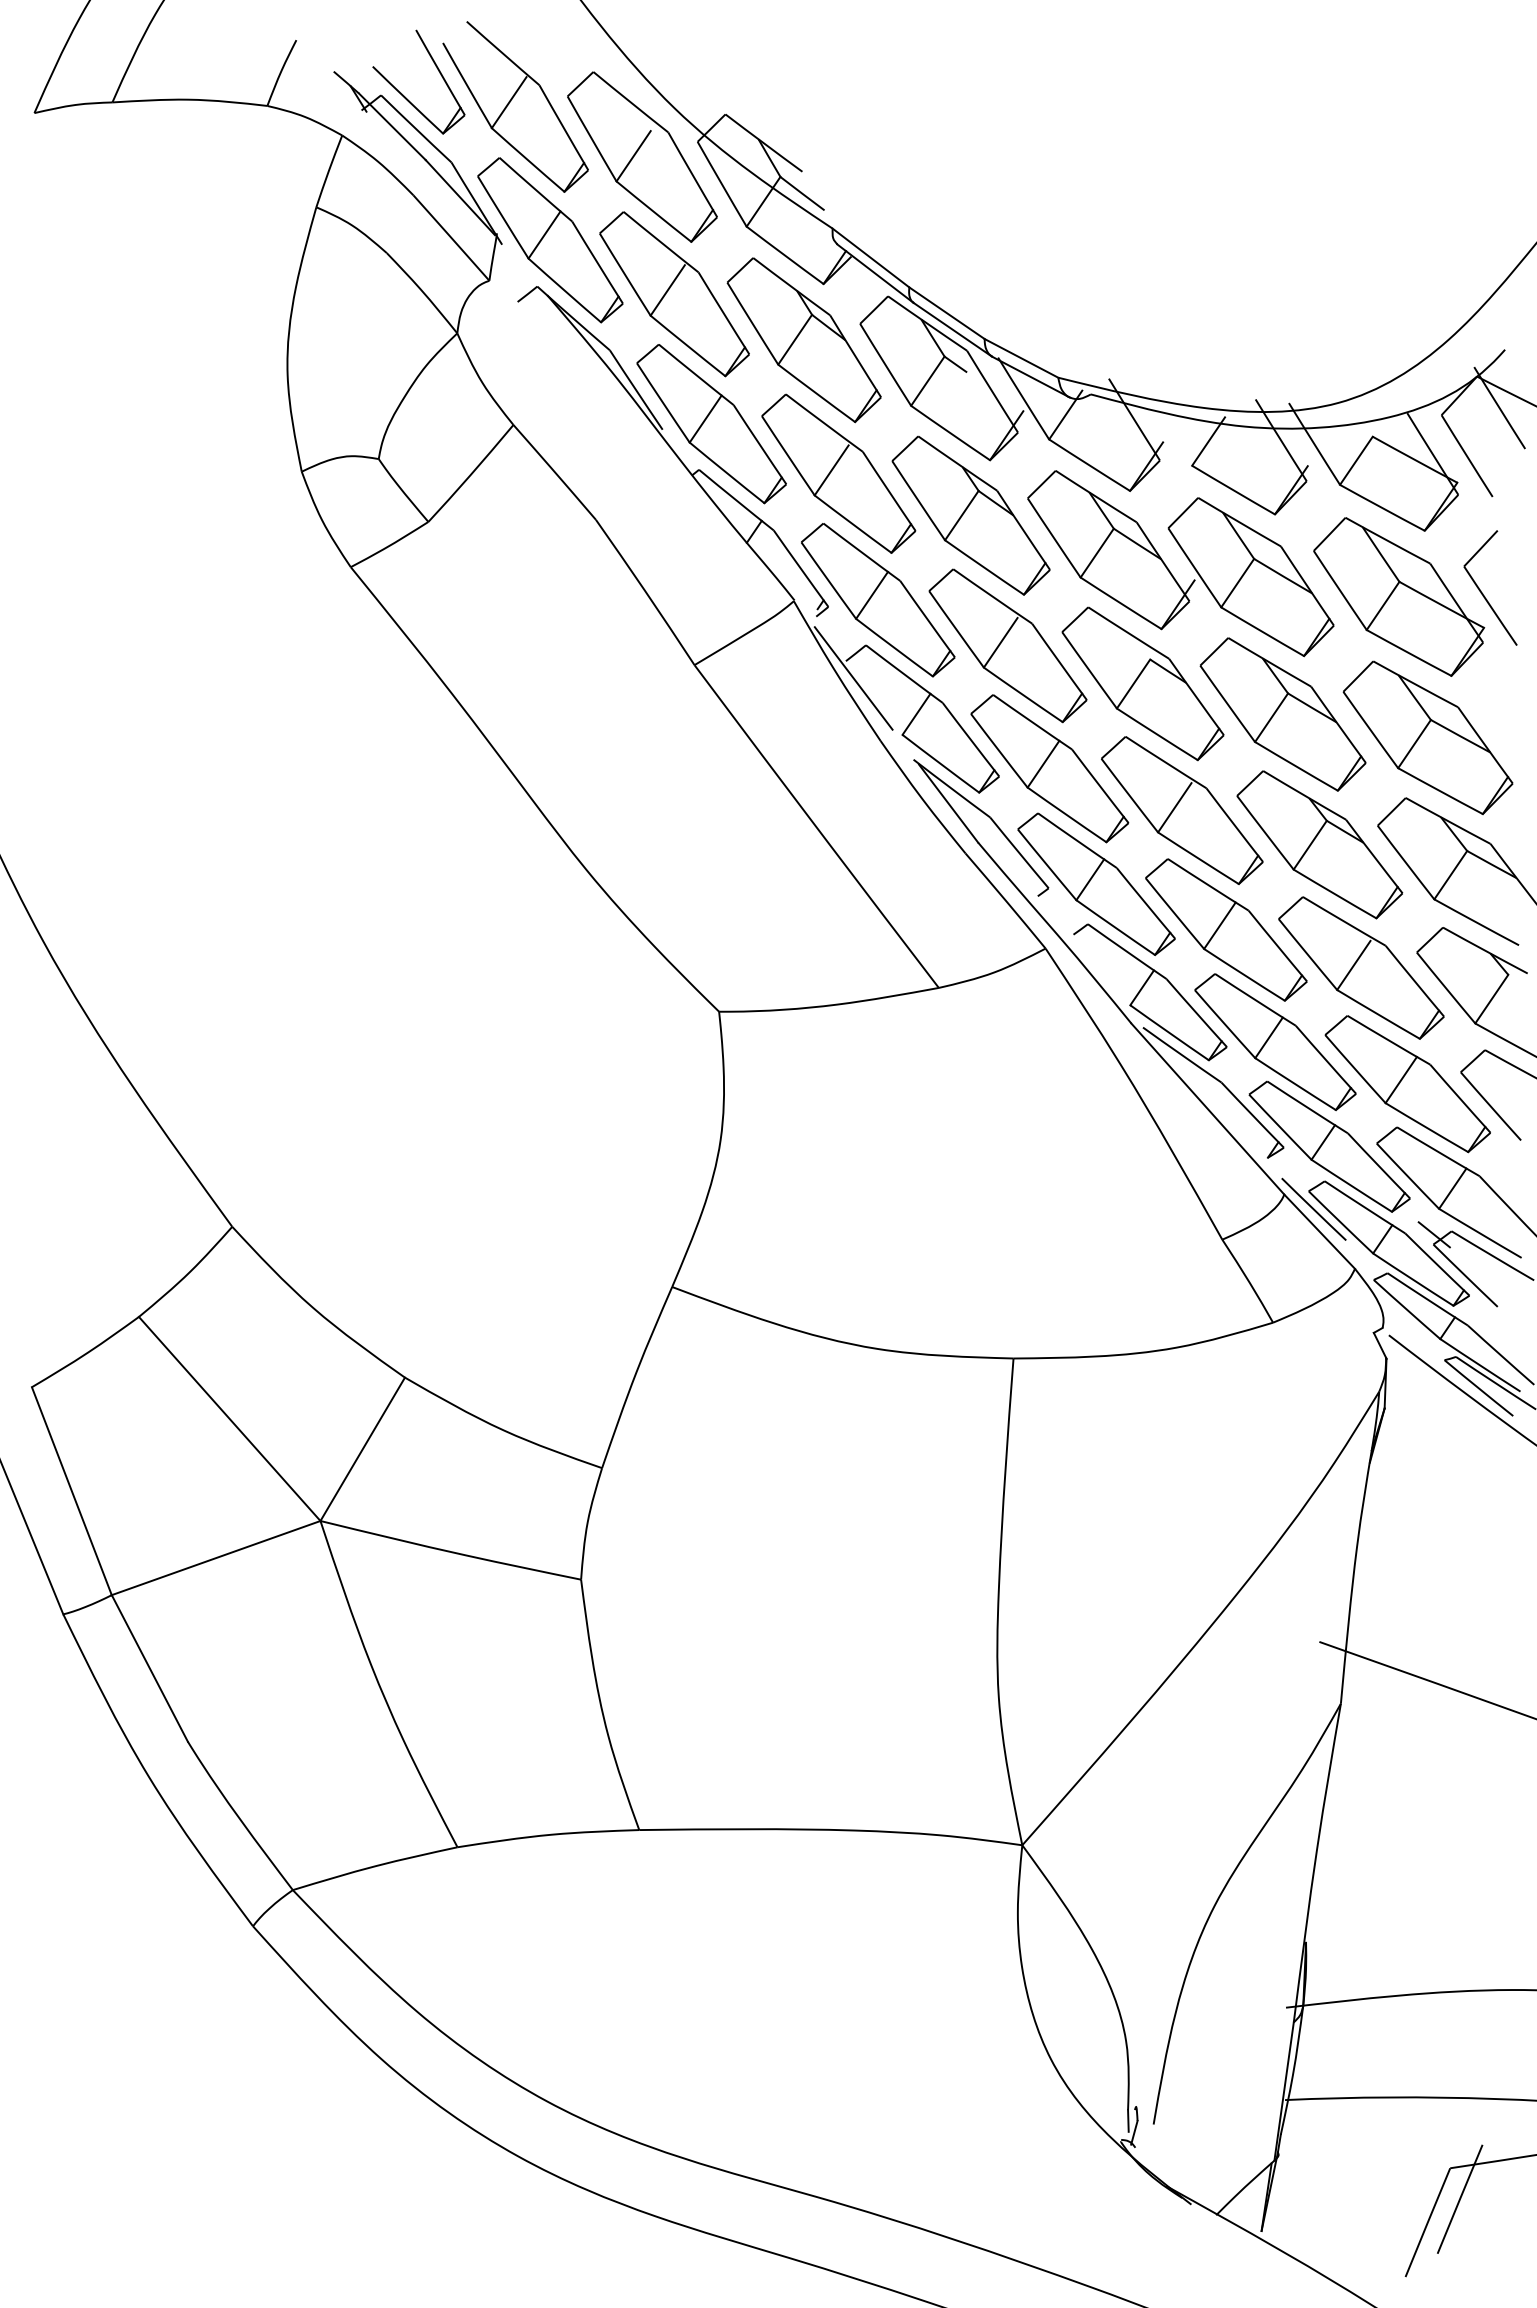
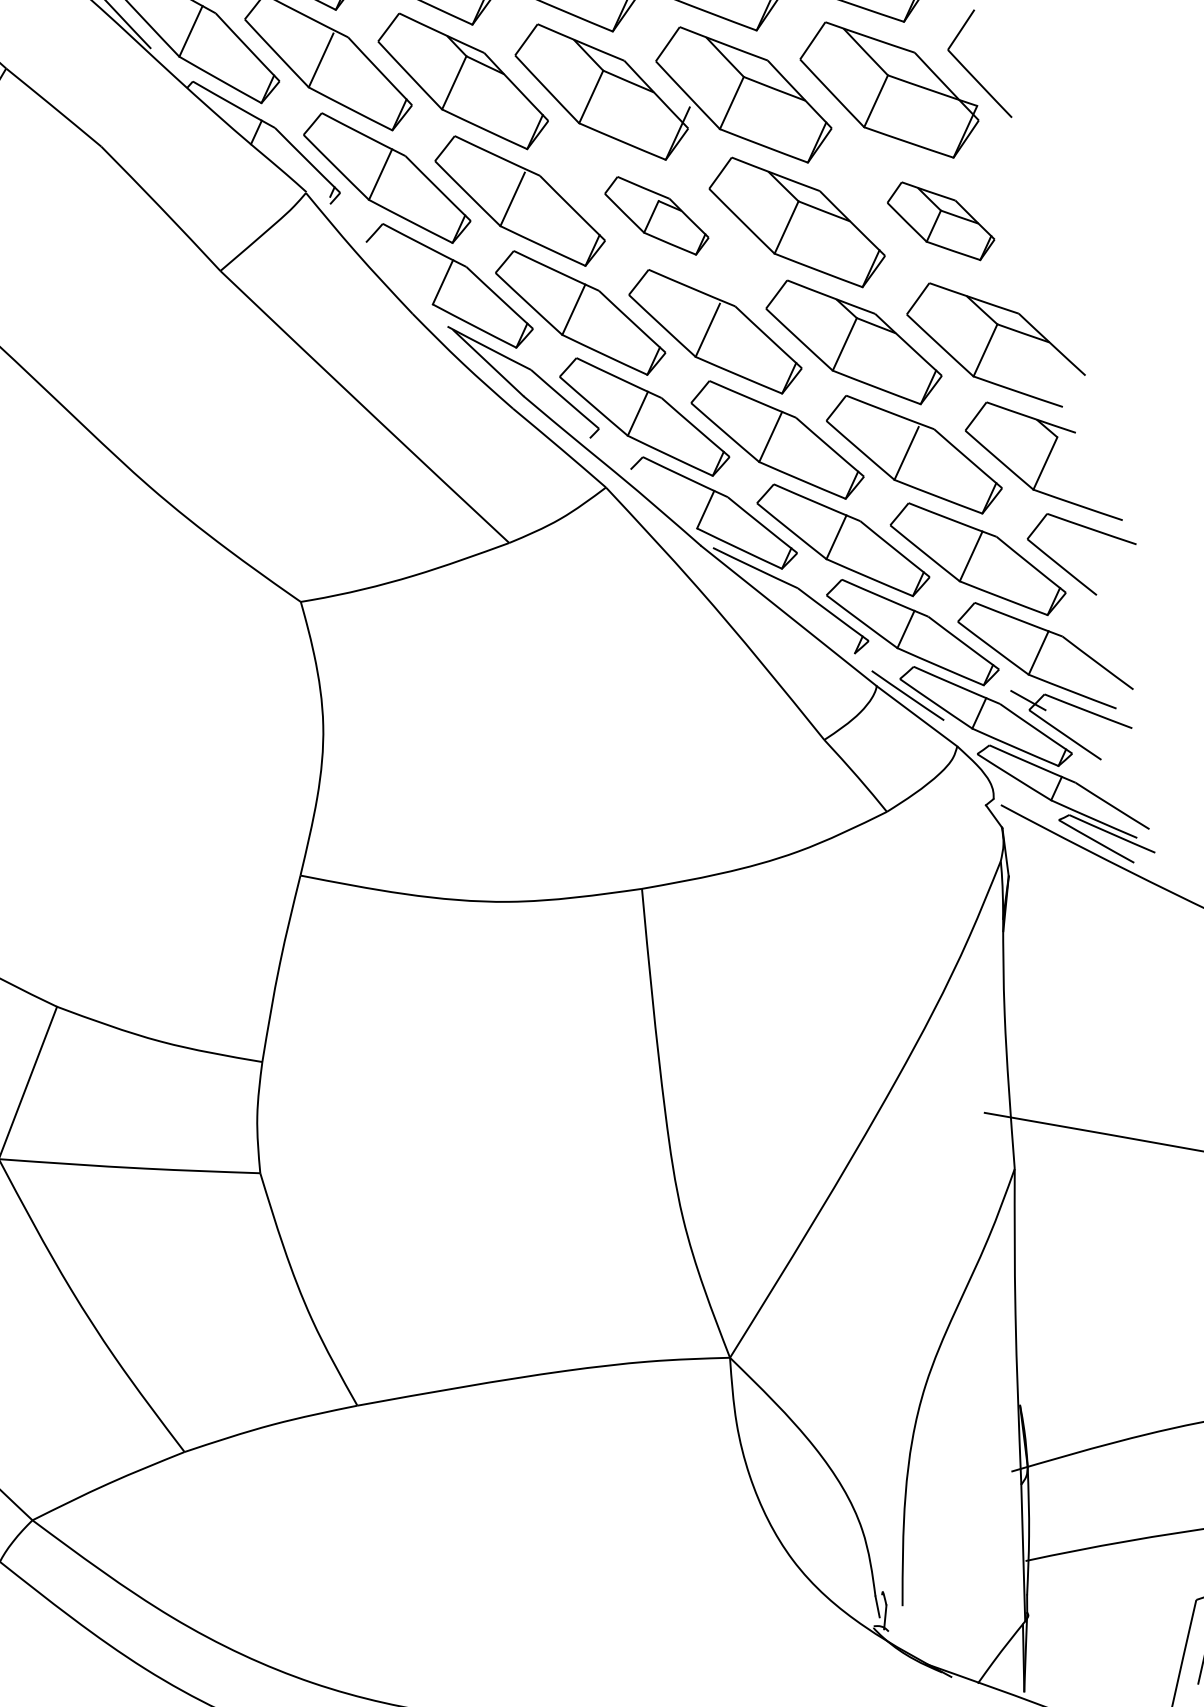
line: (853, 678) -> (376, 257), removed
part: (1142, 683) -> (656, 215), size x0.6
part: (1427, 737) -> (940, 221), size x0.6

